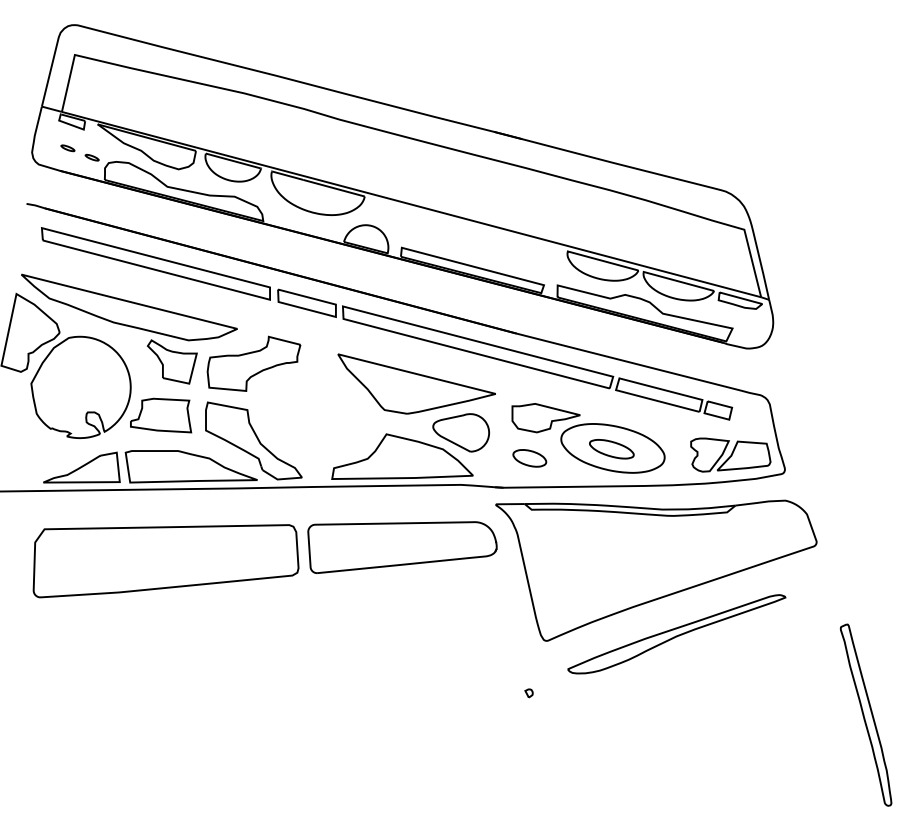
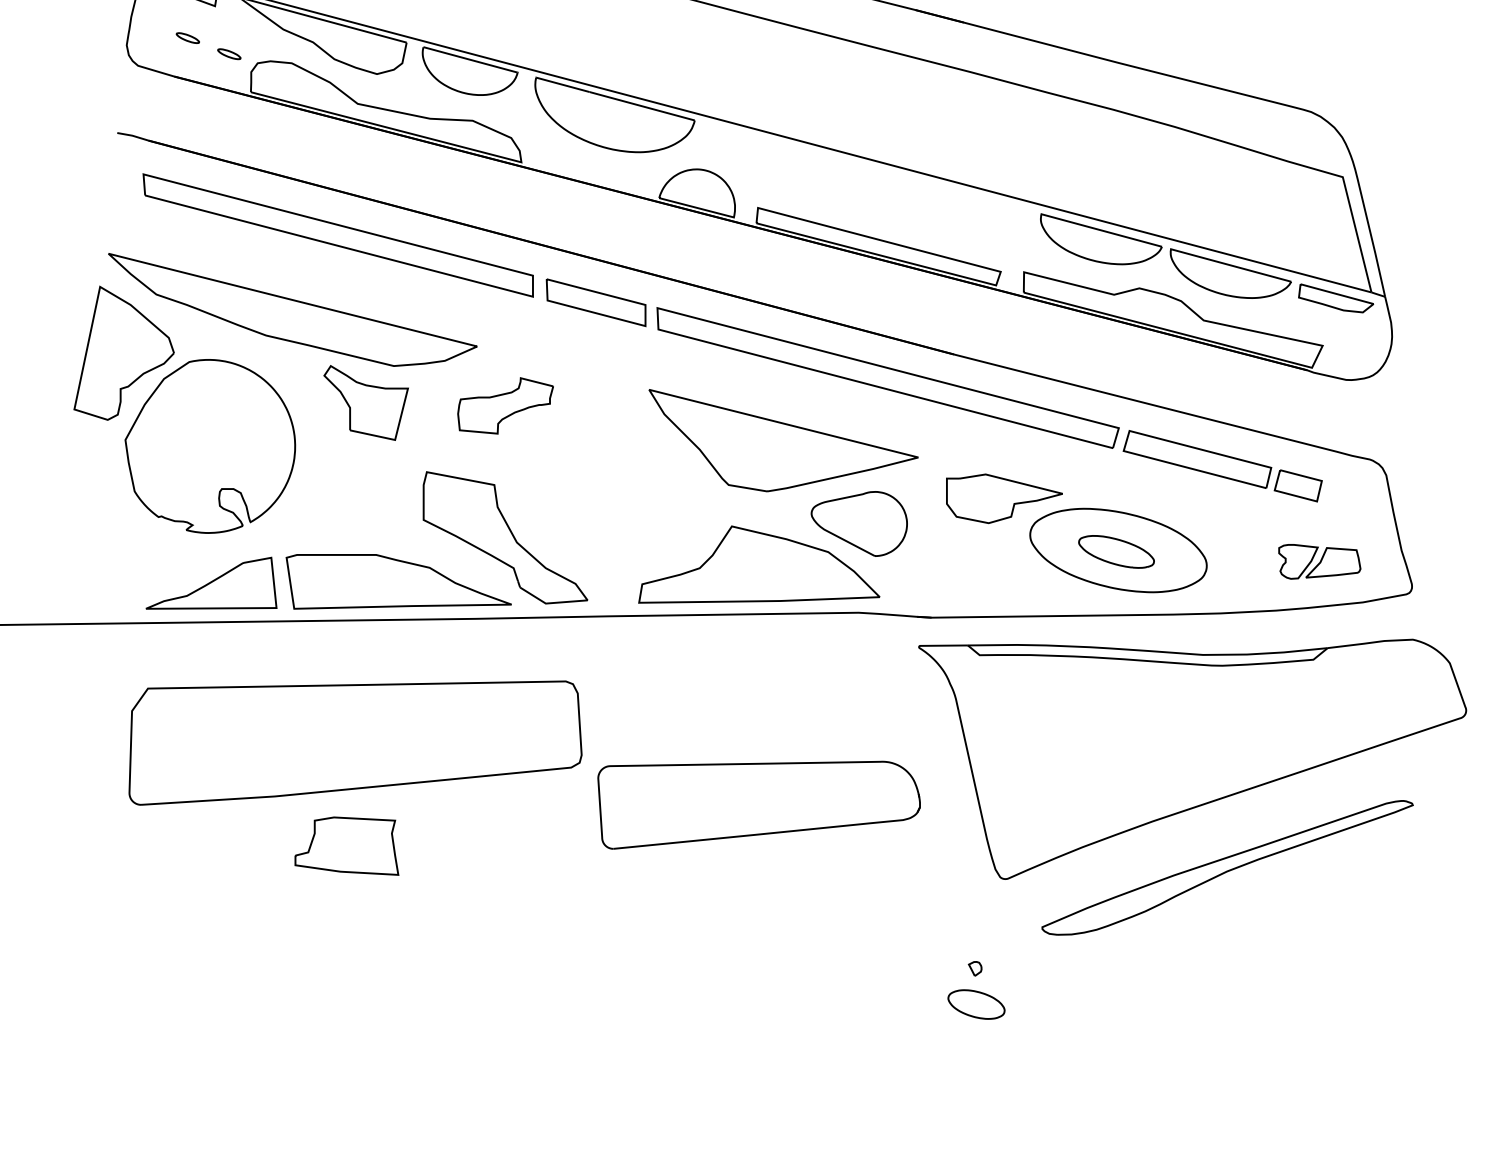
part: (253, 363) -> (504, 405), size x0.6
part: (161, 415) -> (347, 846), moved
part: (730, 454) -> (1319, 560), size x0.6
part: (529, 458) -> (975, 1004), moved
part: (402, 547) -> (759, 805), moved

